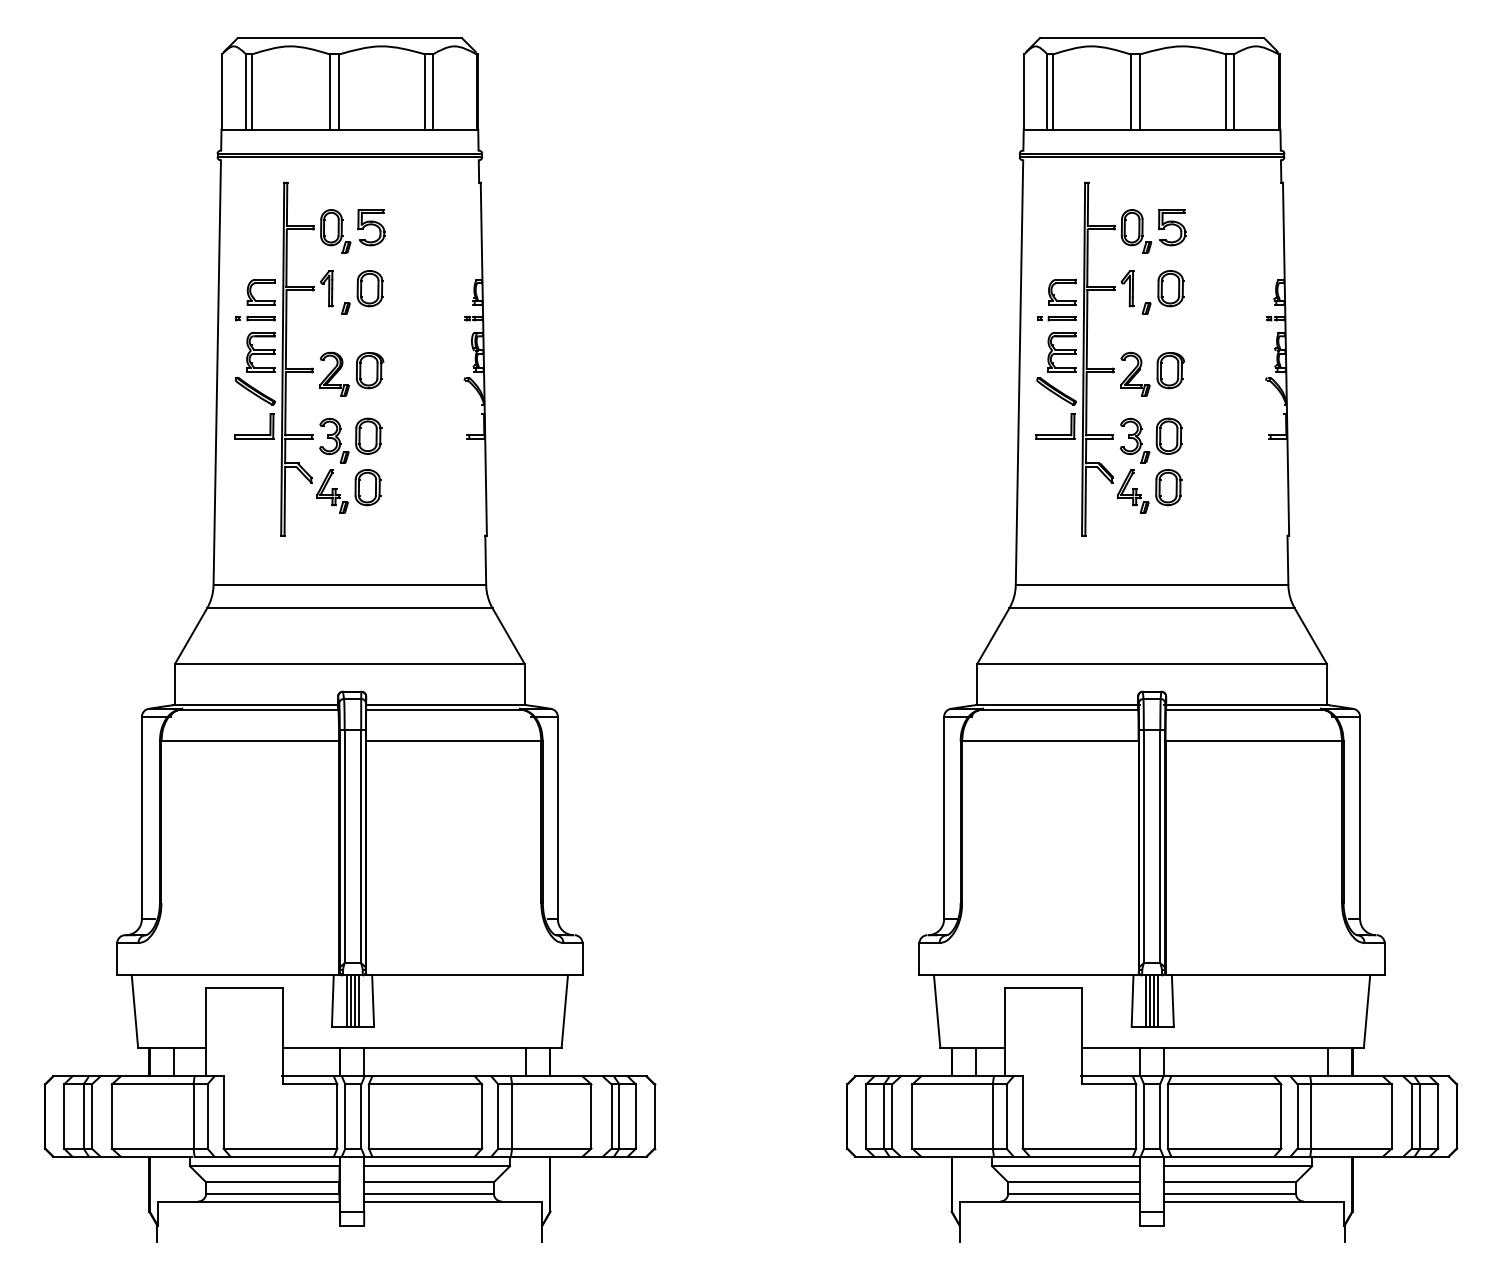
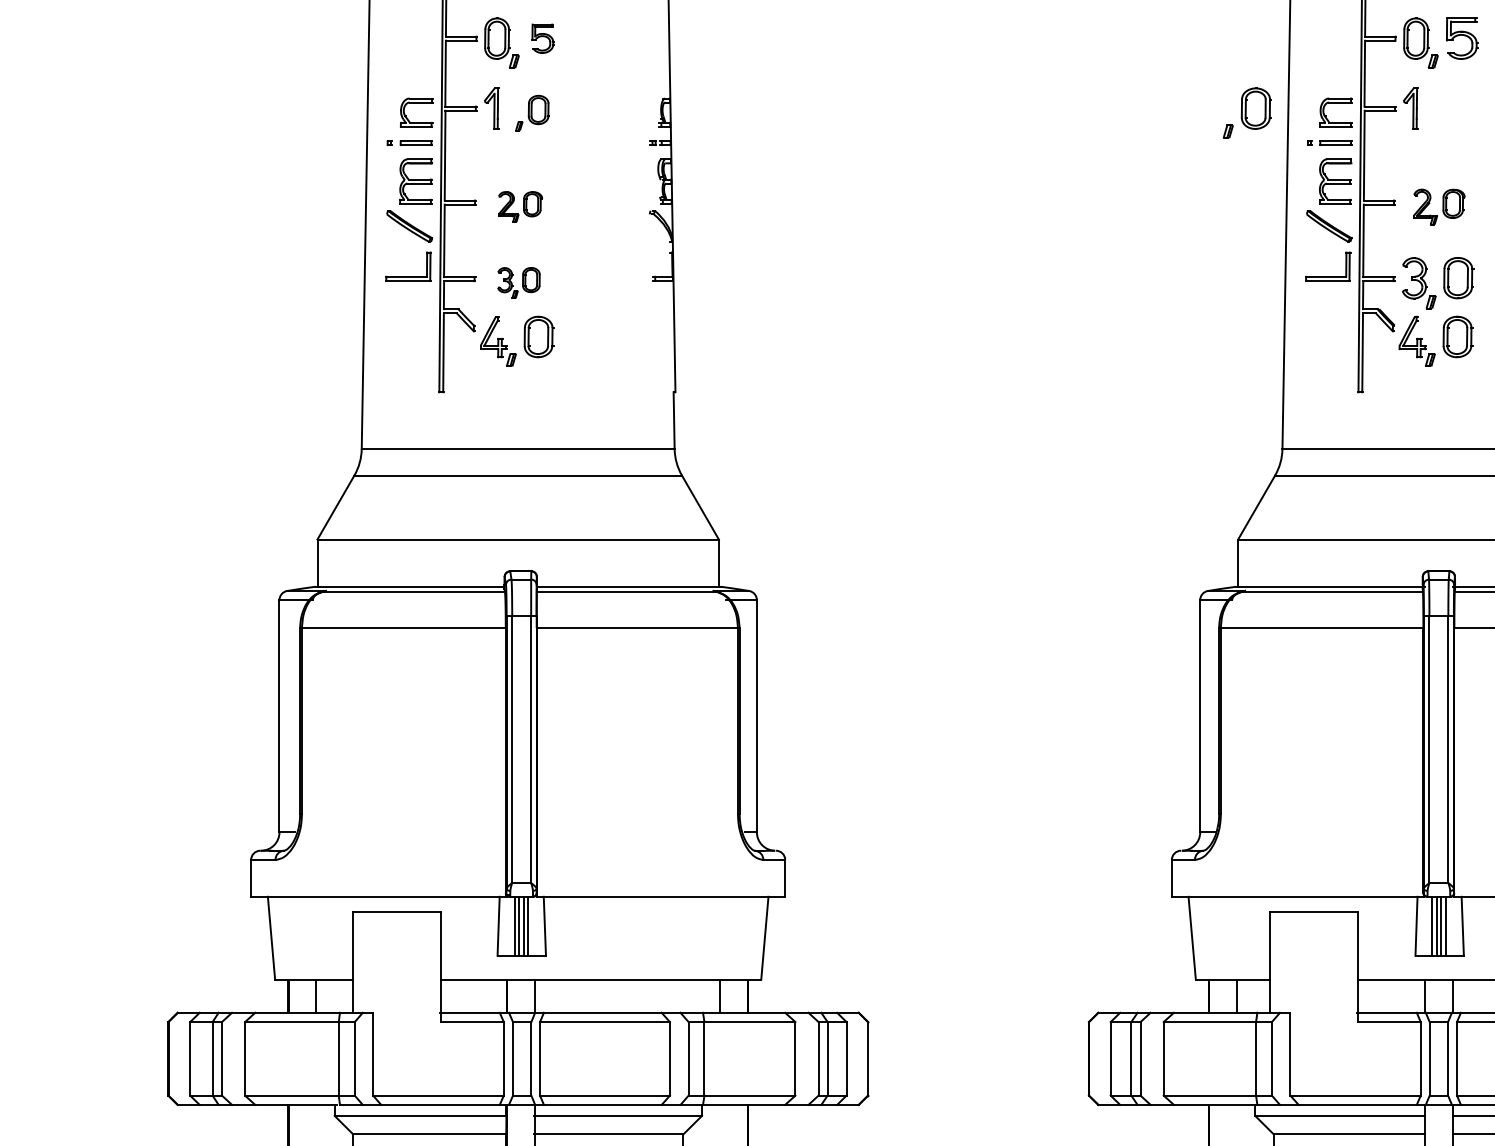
part: (371, 227) -> (543, 38), size x0.7
part: (362, 292) -> (532, 113), size x0.7
part: (1162, 292) -> (1246, 113), moved
part: (351, 373) -> (520, 206), size x0.6
part: (1152, 373) -> (1439, 206), size x0.7
part: (350, 440) -> (518, 282), size x0.6

